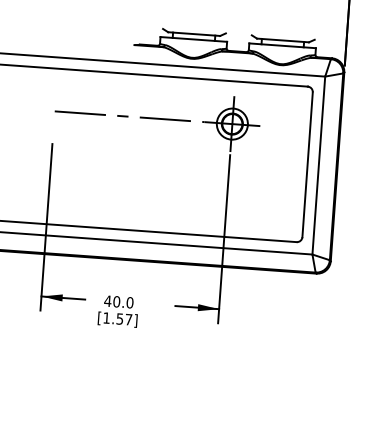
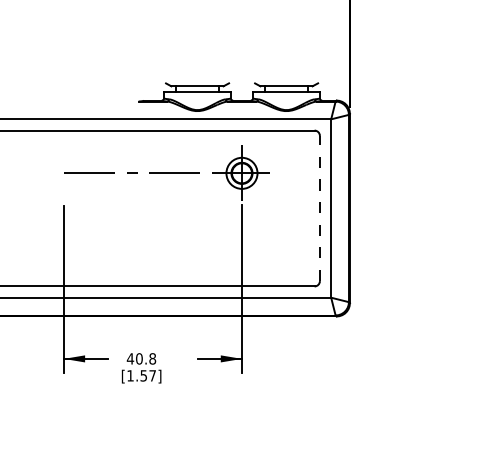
line: (307, 164) -> (319, 208), solid -> dashed
text: (129, 302) -> (152, 358), 40.0 -> 40.8

